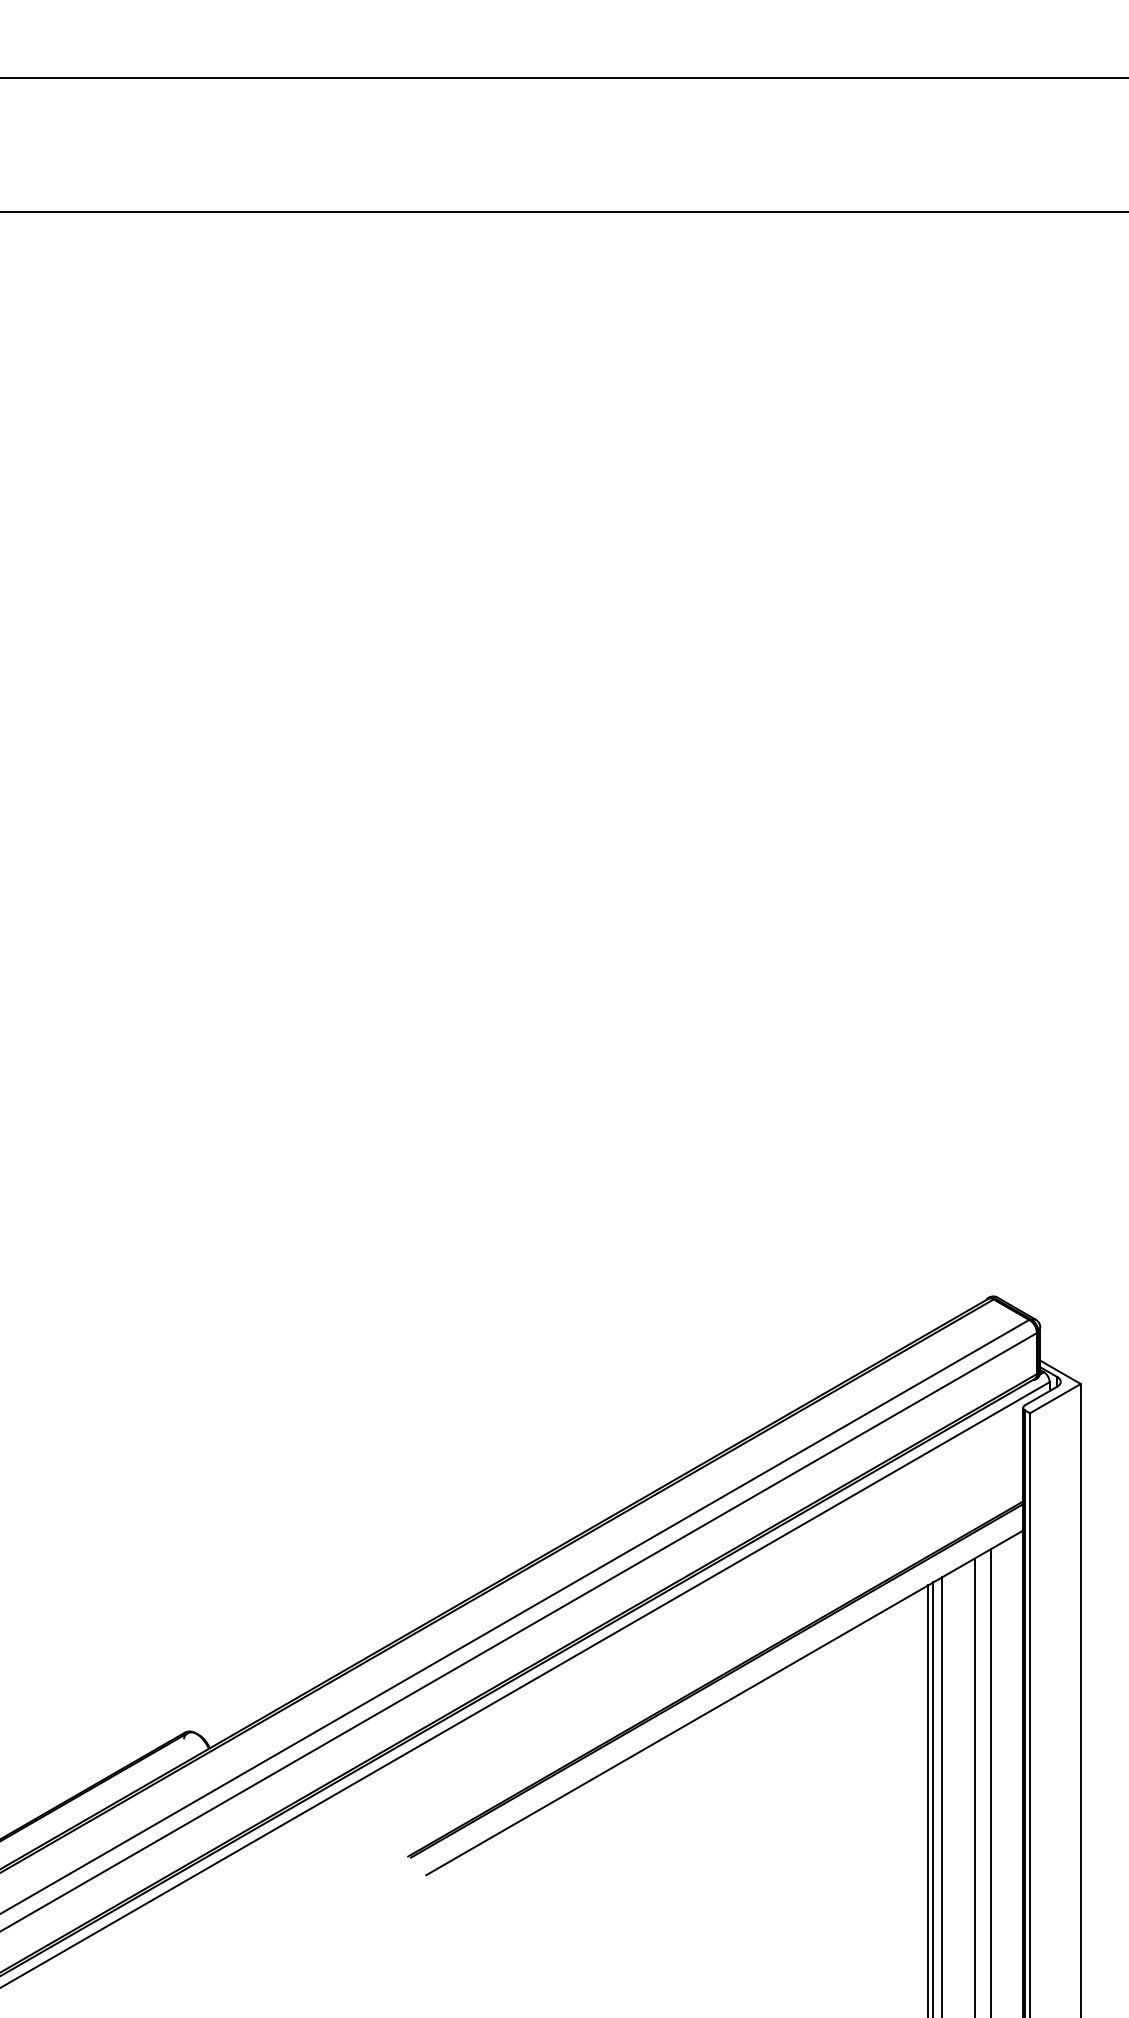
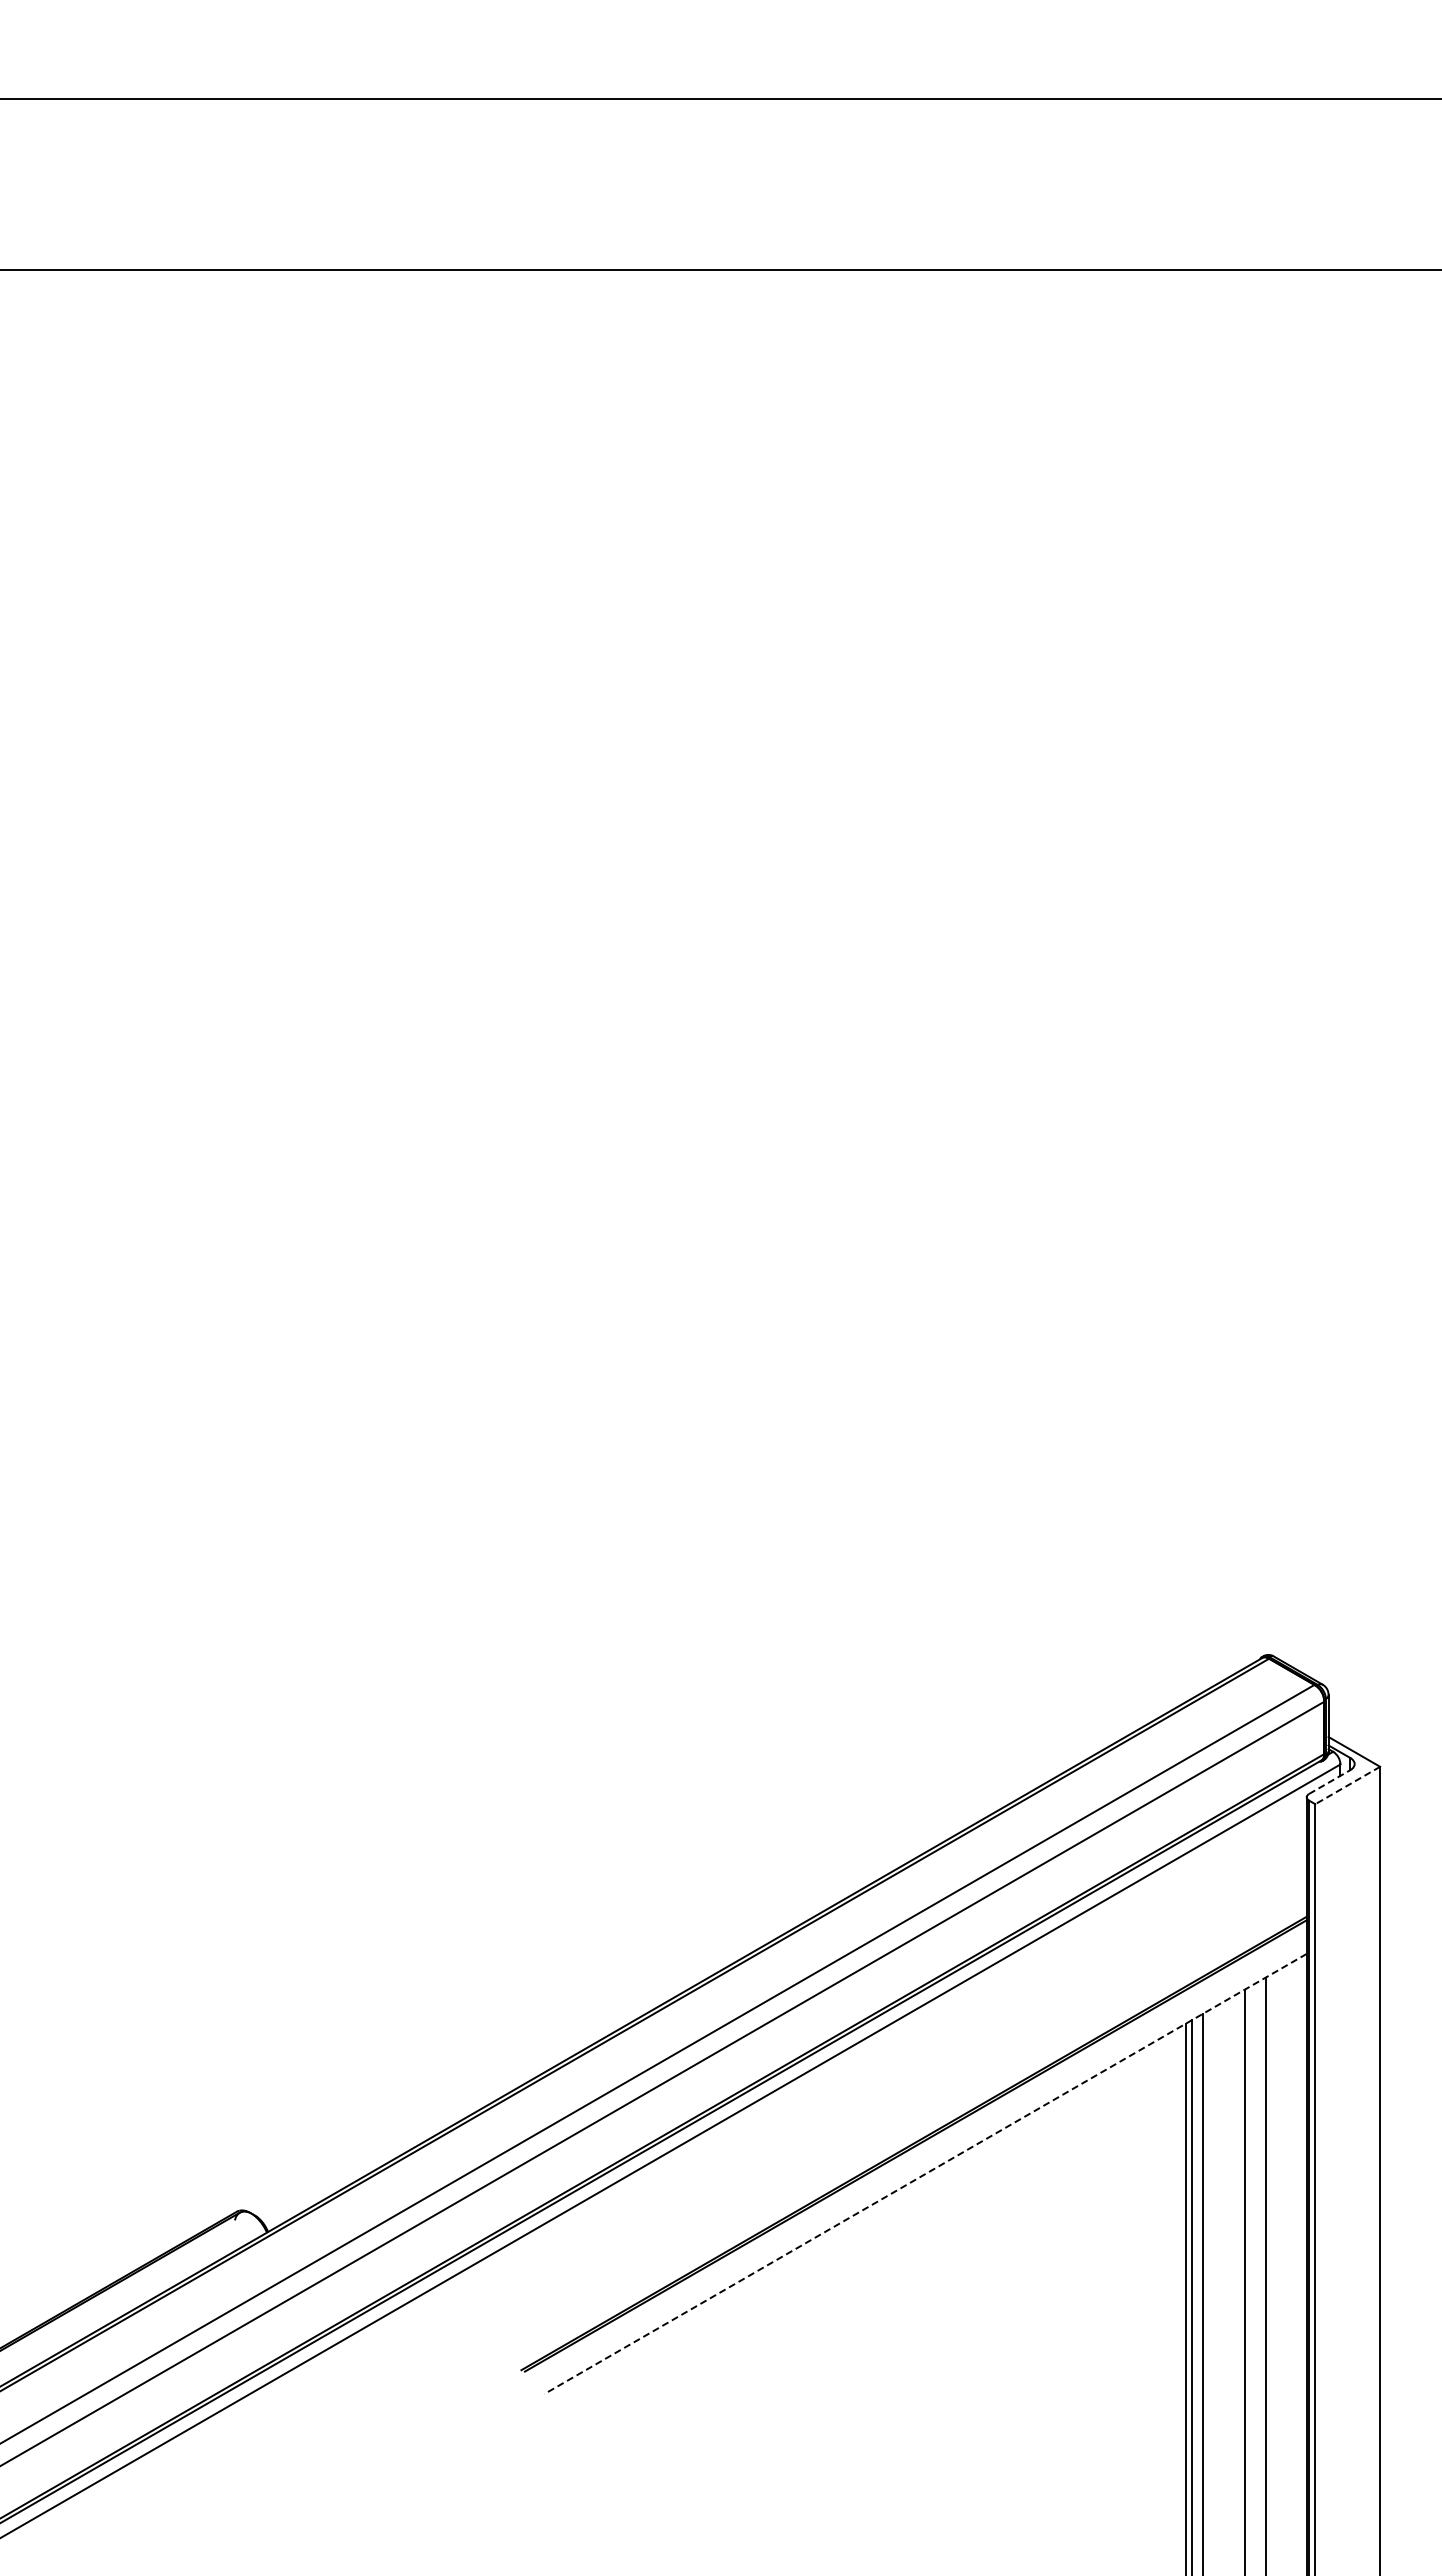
line: (1041, 1396) -> (1329, 1782), solid -> dashed
line: (1055, 1398) -> (1347, 1785), solid -> dashed
line: (724, 1703) -> (925, 2174), solid -> dashed

